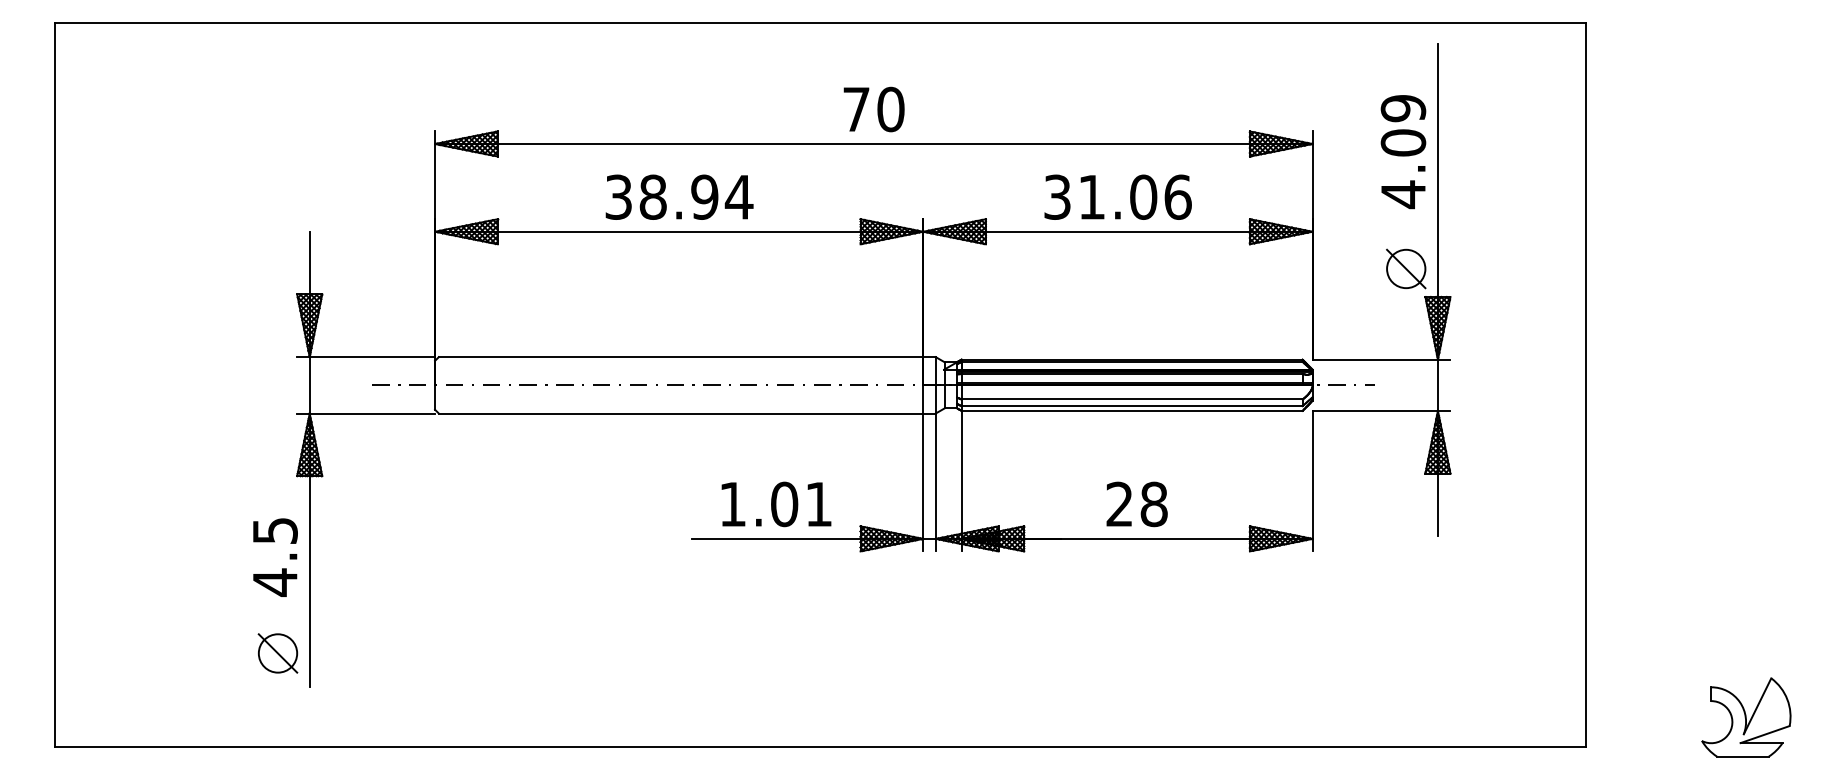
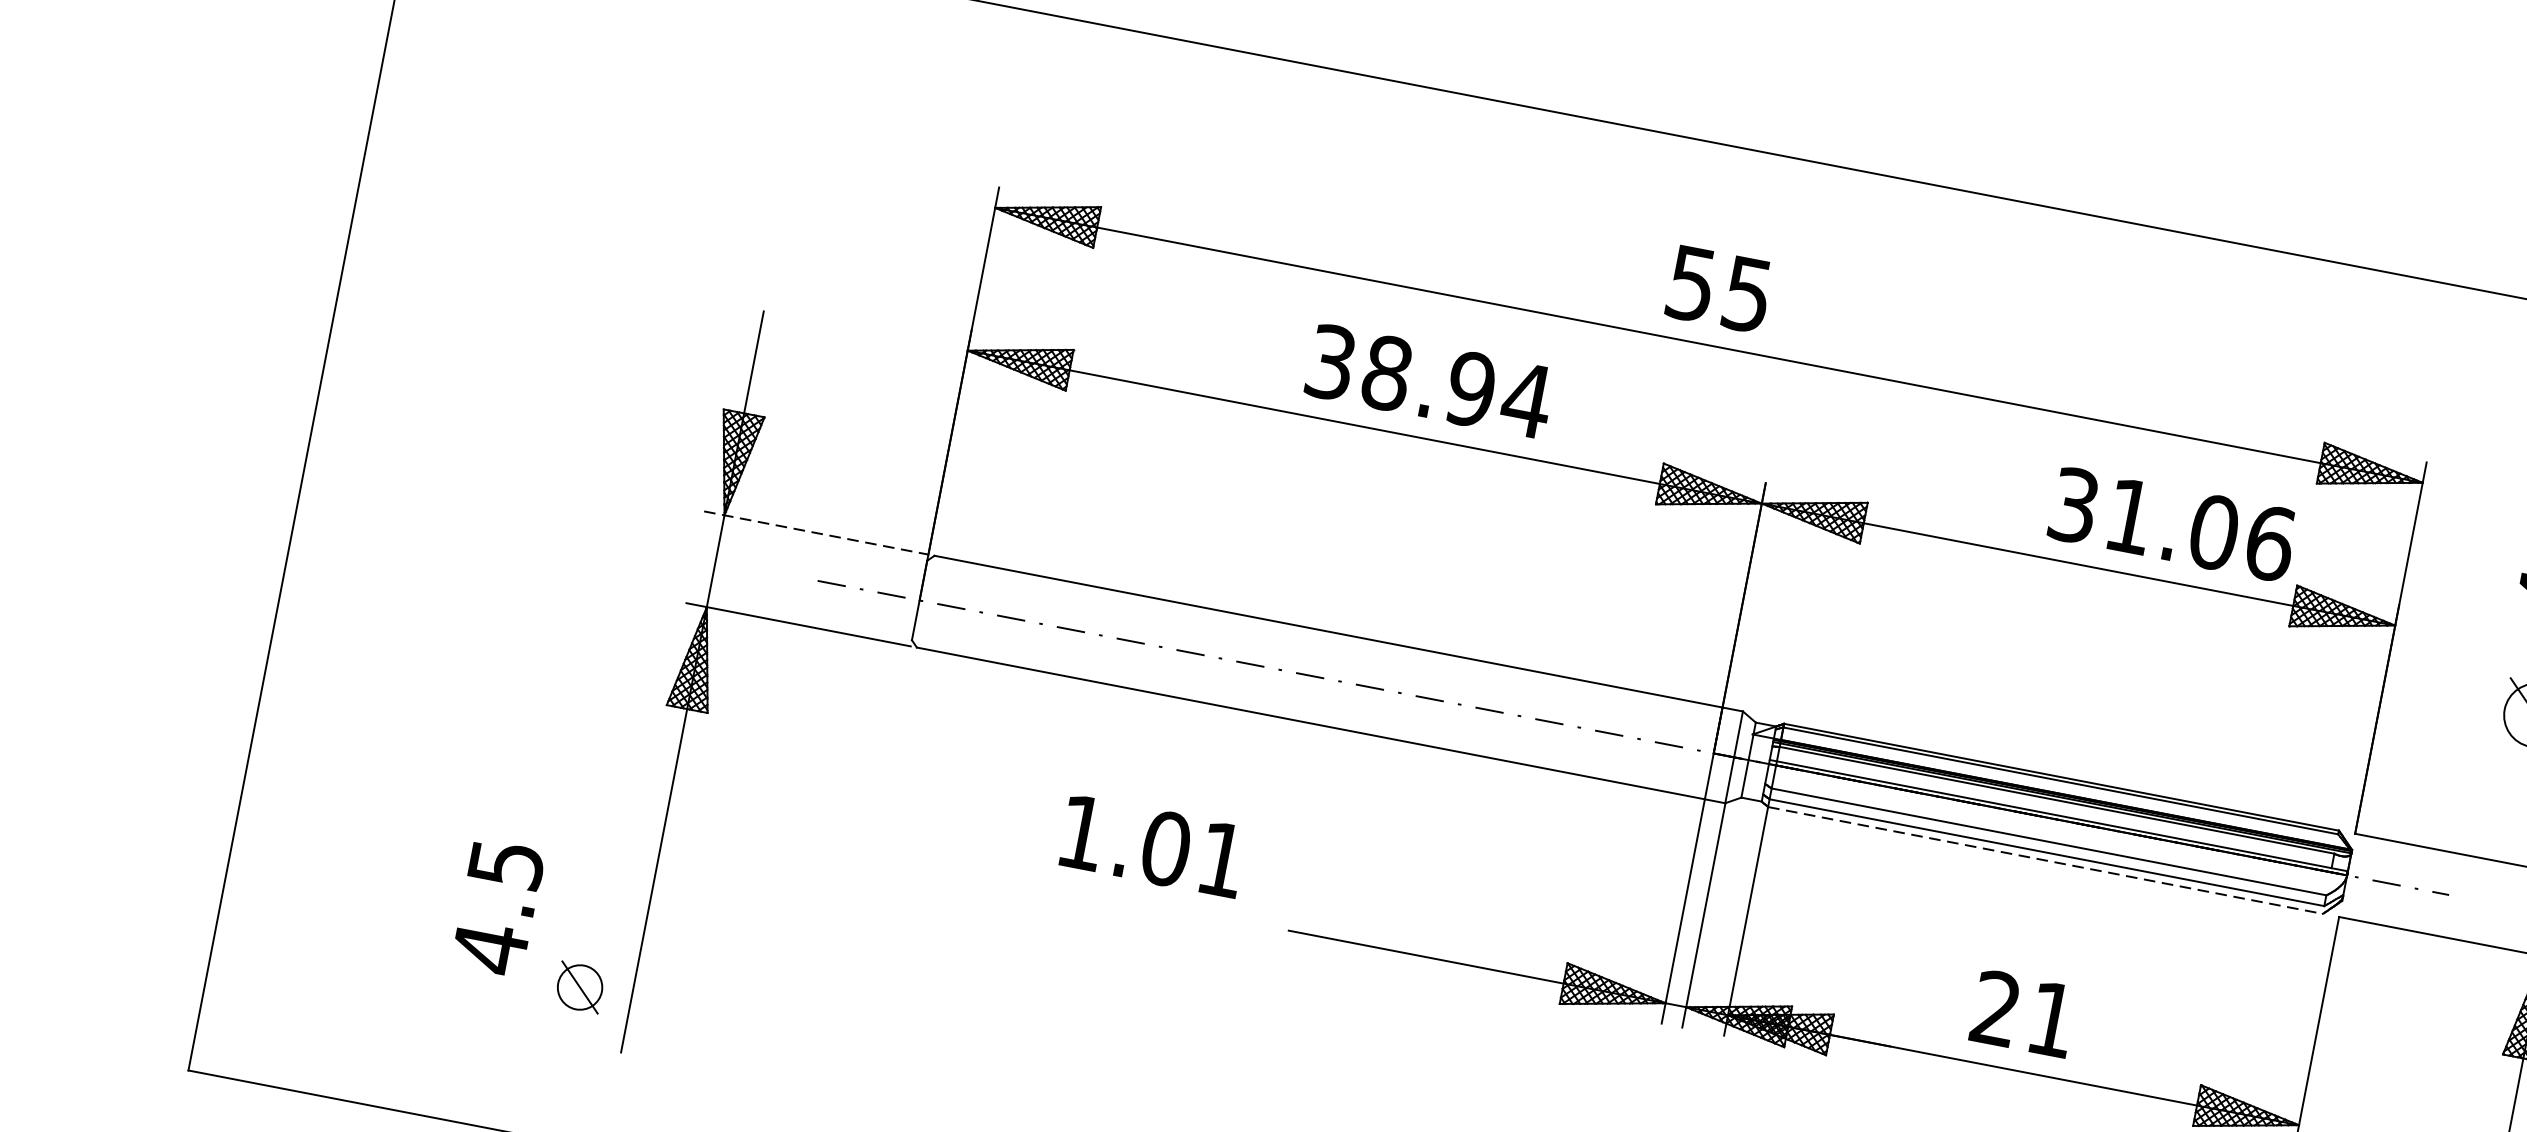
text: (873, 109) -> (1719, 289), 70 -> 55
text: (679, 196) -> (1430, 380), moved
text: (1117, 196) -> (2171, 523), moved
line: (366, 357) -> (816, 533), solid -> dashed
line: (1132, 410) -> (2046, 859), solid -> dashed
text: (776, 504) -> (1152, 846), moved
text: (1153, 504) -> (2050, 1019), 28 -> 21
text: (275, 557) -> (498, 907), moved
part: (277, 653) -> (579, 987), size x0.7

